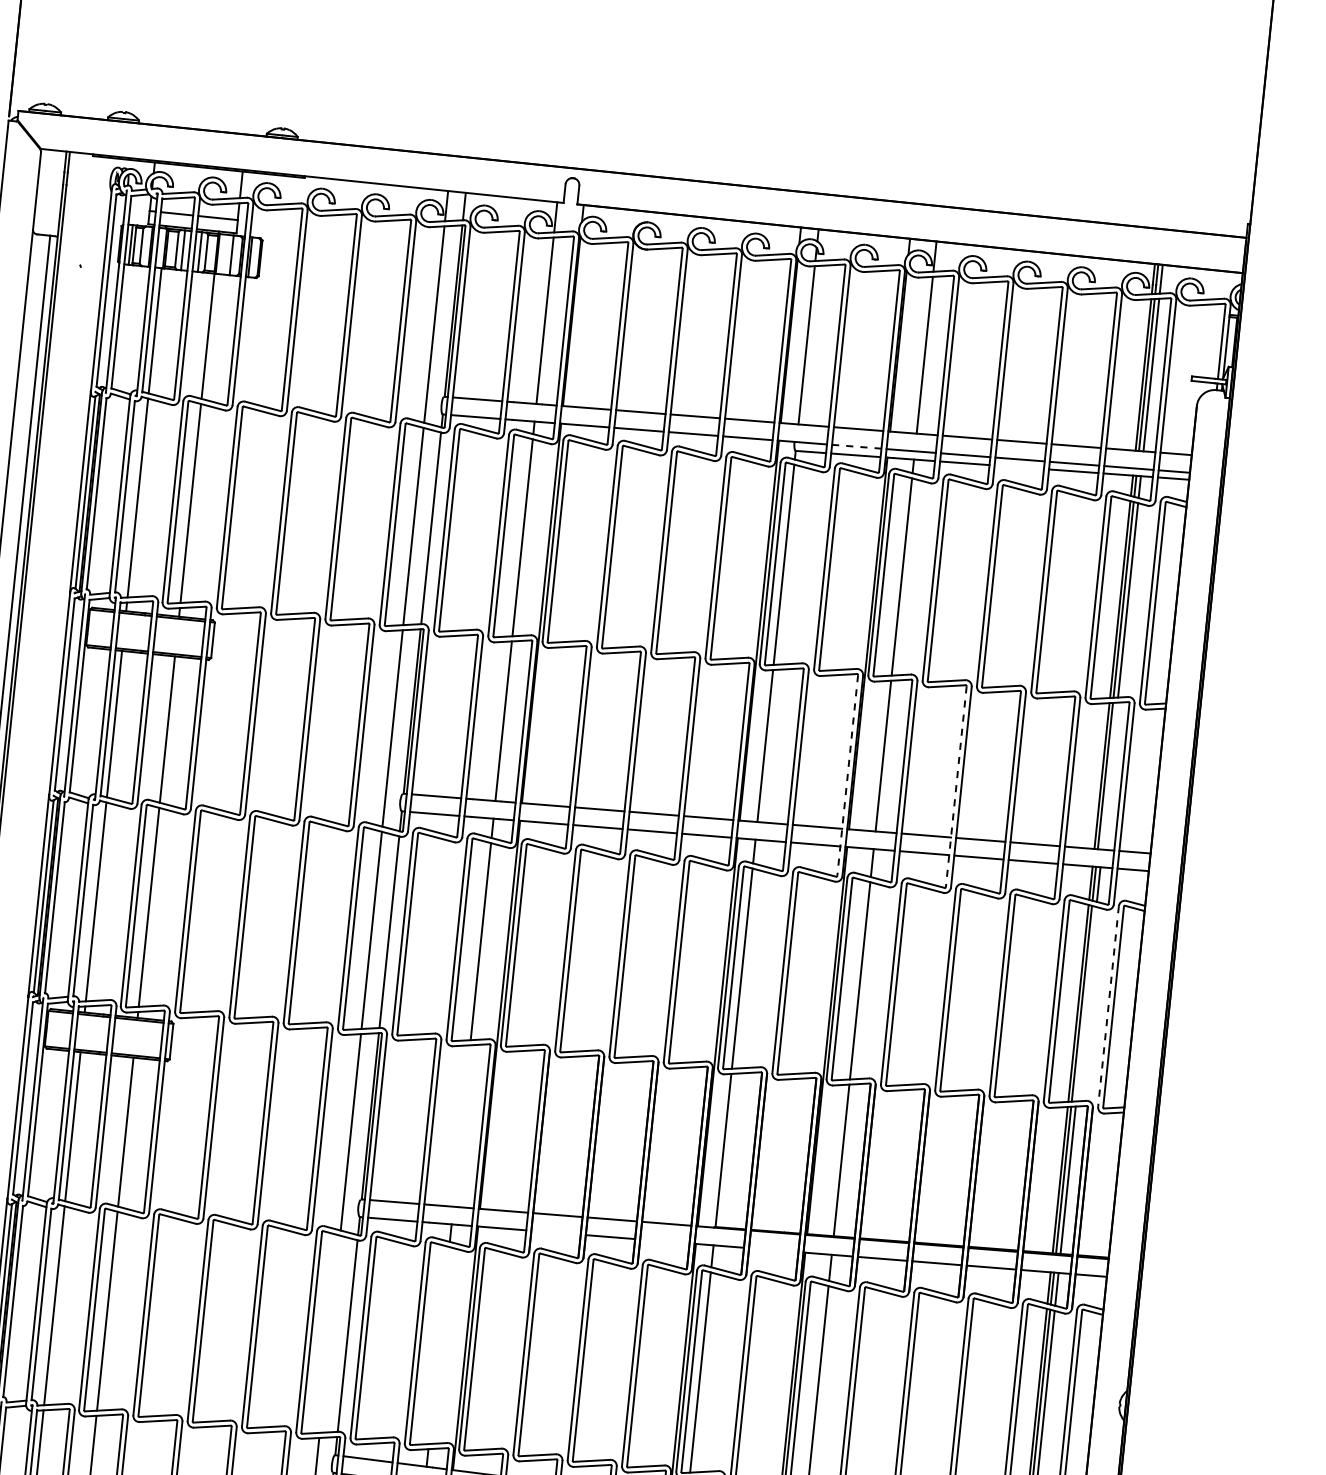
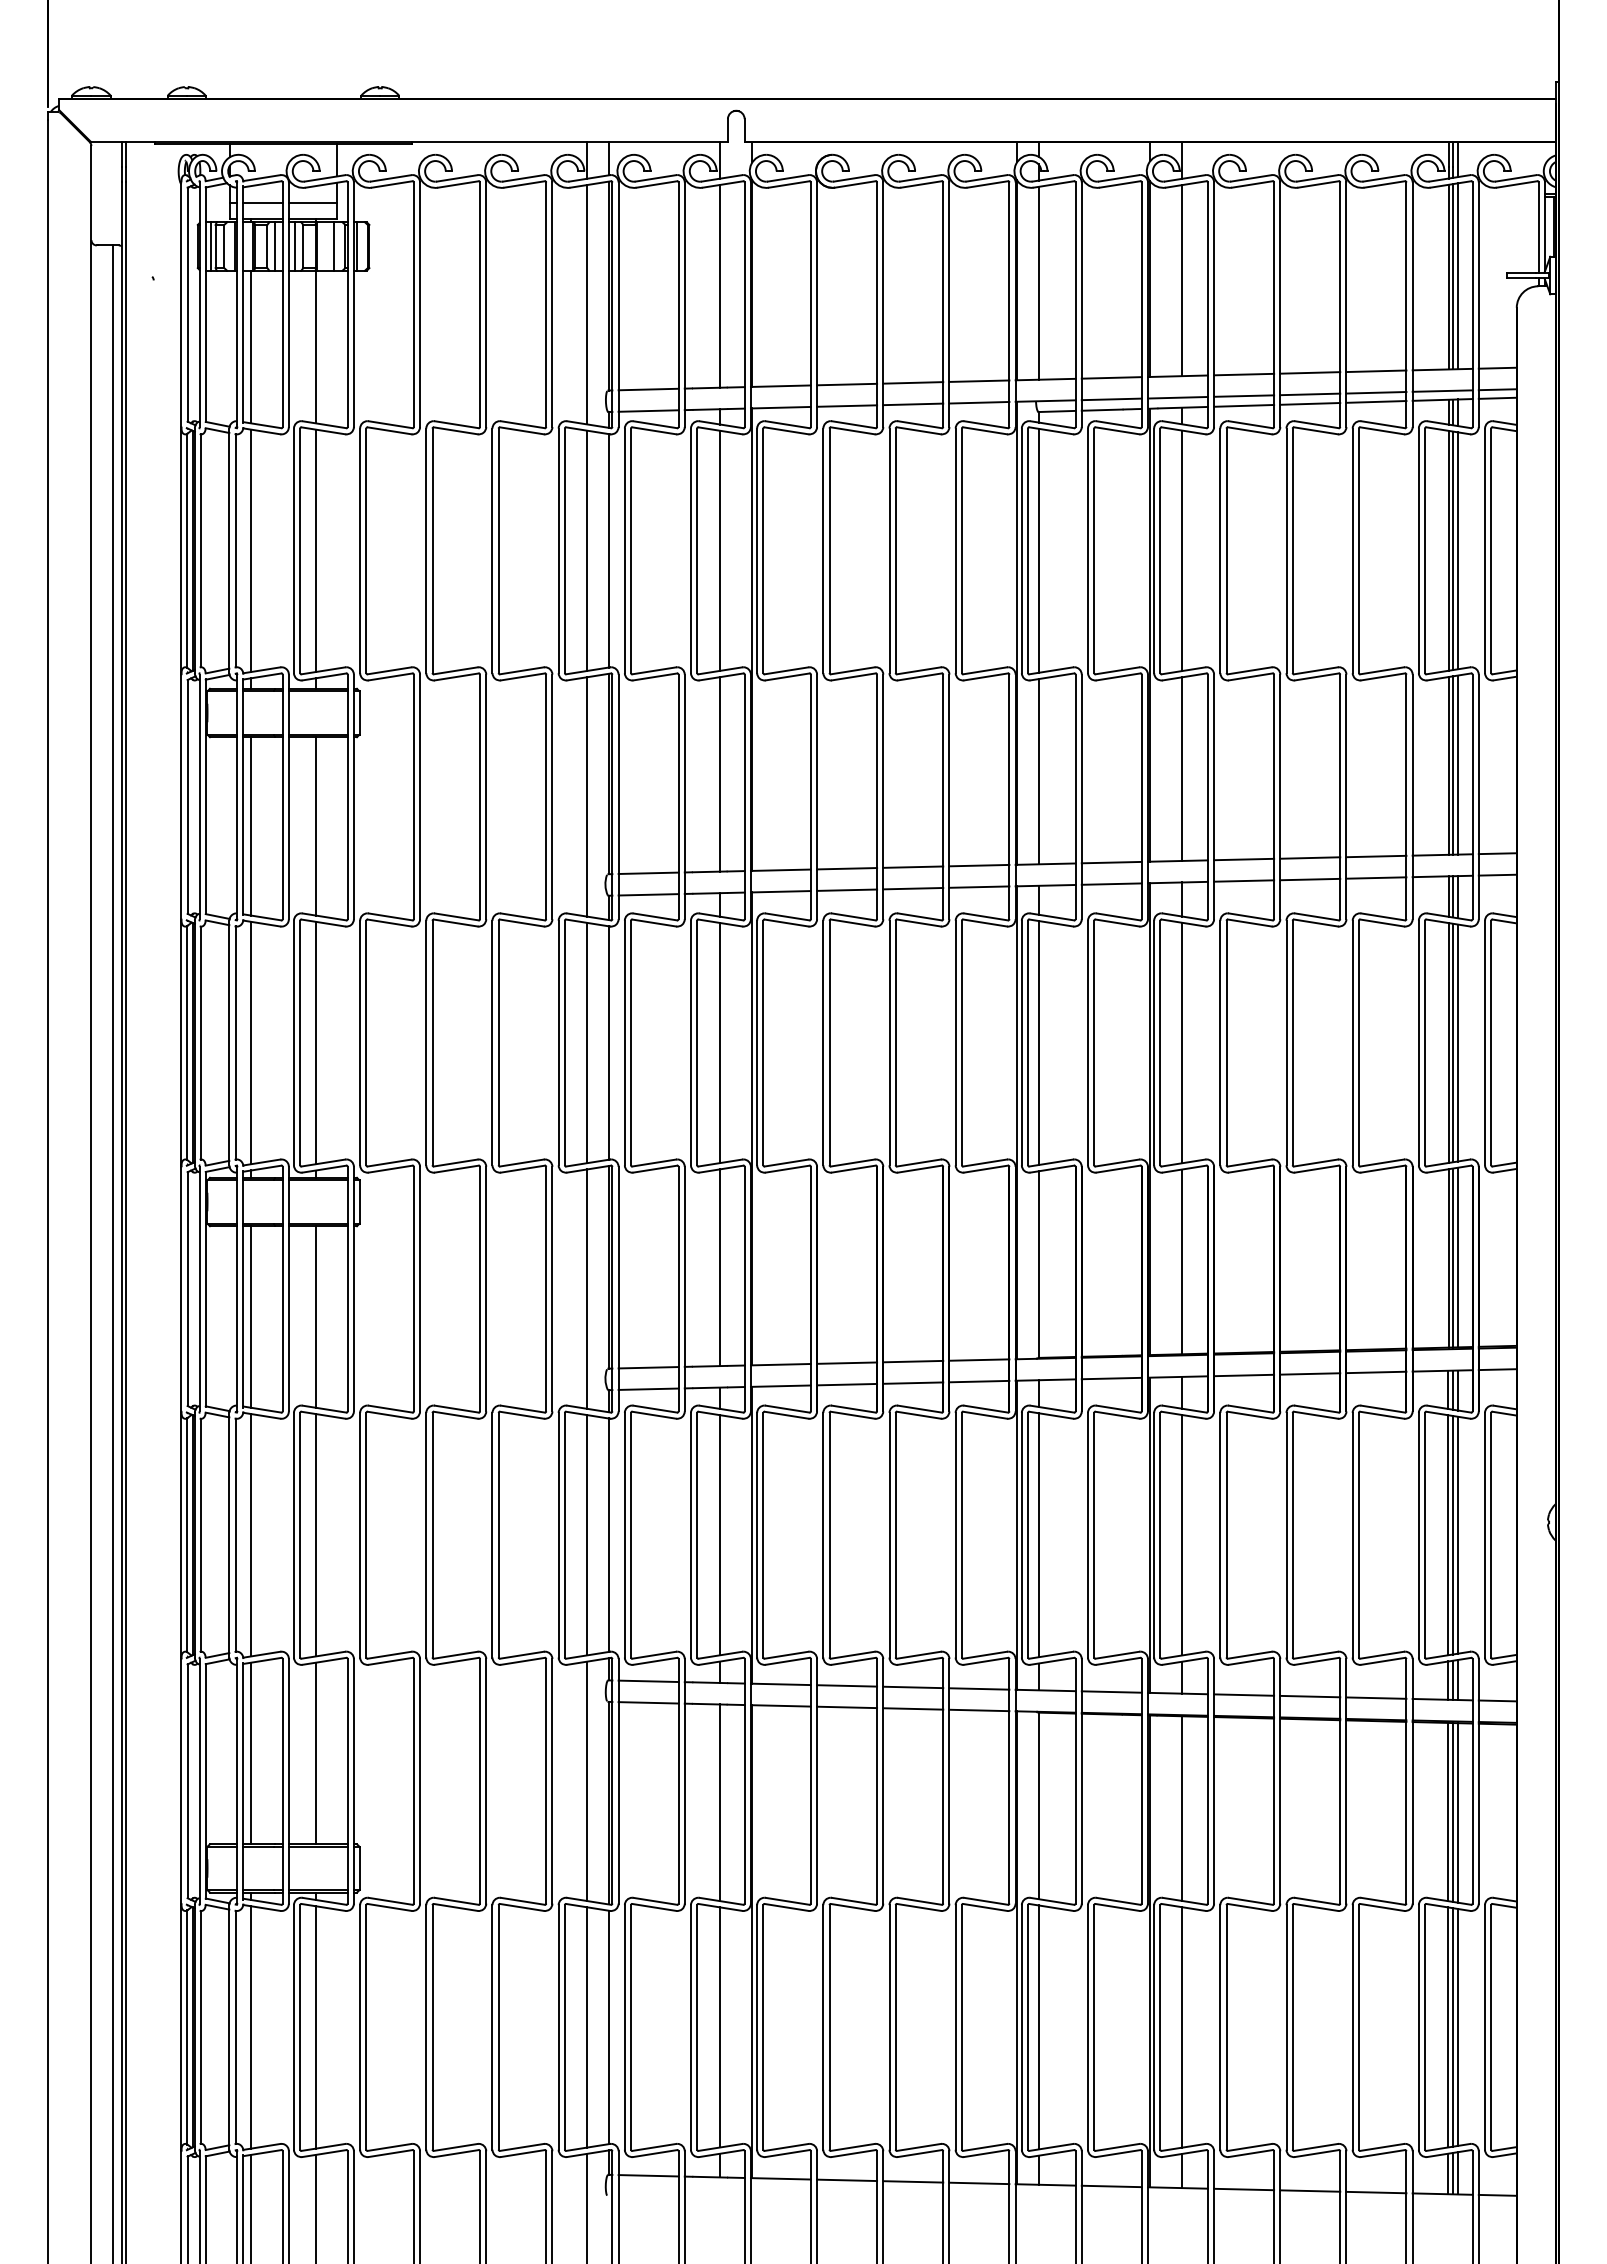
line: (857, 446) -> (1112, 399), dashed -> solid
line: (1019, 466) -> (1310, 403), added
line: (847, 775) -> (1141, 797), dashed -> solid
line: (1110, 775) -> (1458, 764), added
line: (956, 787) -> (1274, 797), dashed -> solid
line: (1086, 1003) -> (1458, 1042), added
line: (1108, 1006) -> (1485, 1043), dashed -> solid
line: (462, 1125) -> (720, 1267), added
line: (556, 1232) -> (847, 1384), added
line: (664, 1241) -> (979, 1381), added
line: (773, 1250) -> (1111, 1378), added
line: (330, 1334) -> (587, 1535), added
line: (439, 1345) -> (720, 1535), added

